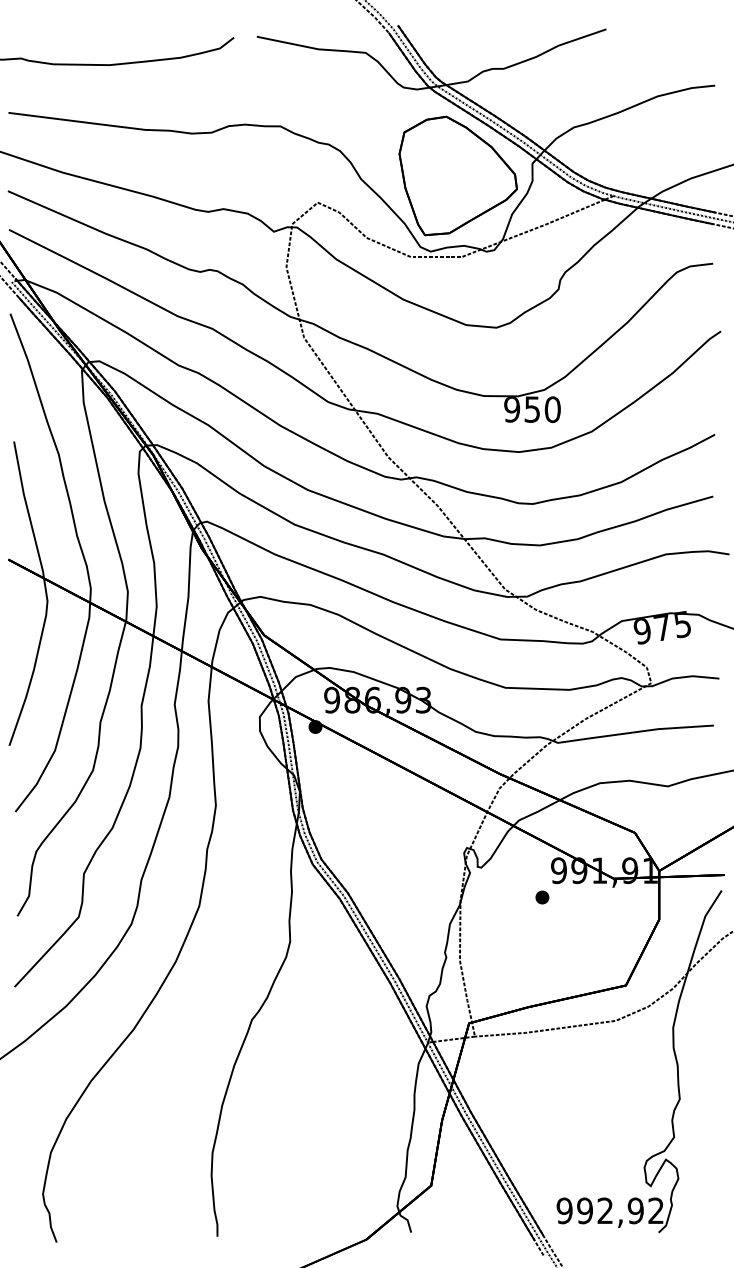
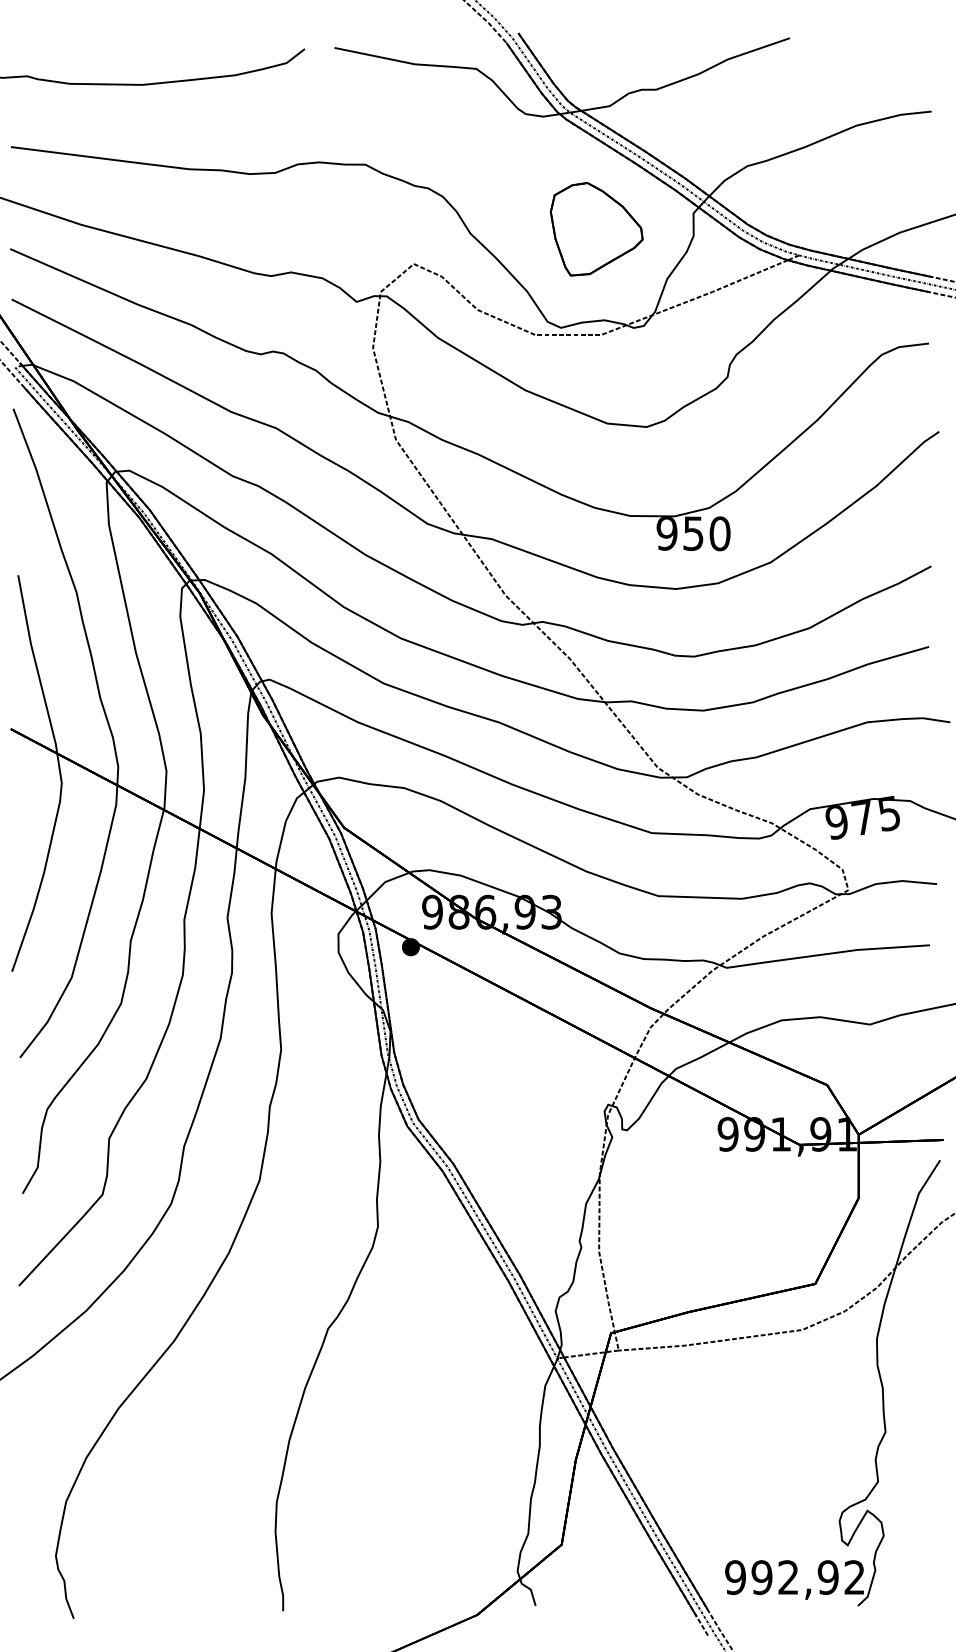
part: (457, 175) -> (595, 228), size x0.6
part: (542, 897) -> (706, 1169), removed

